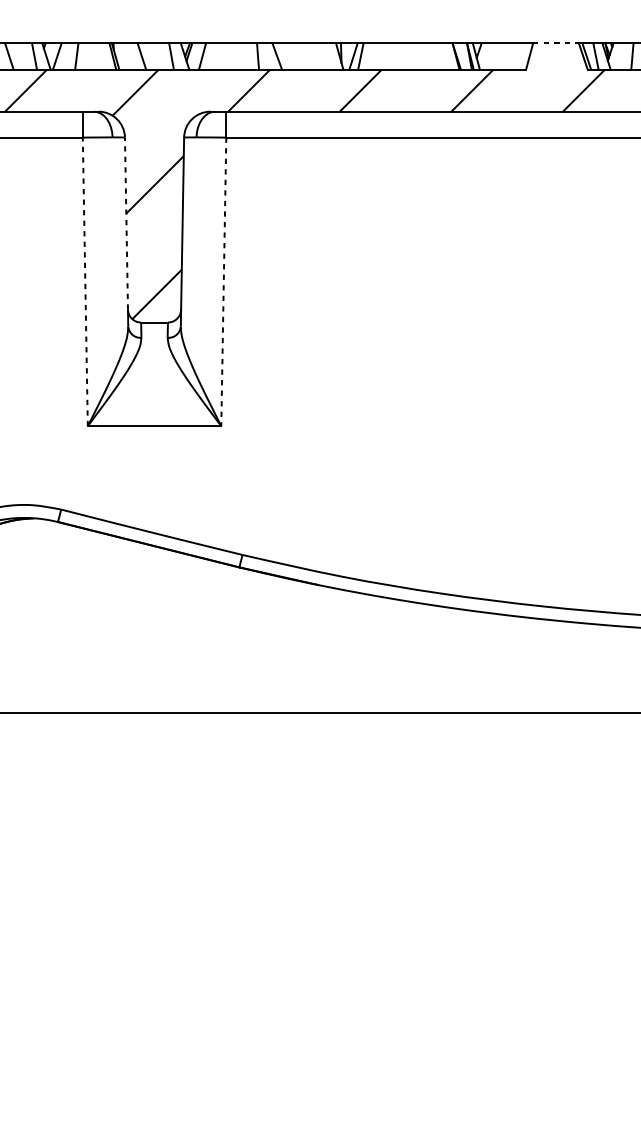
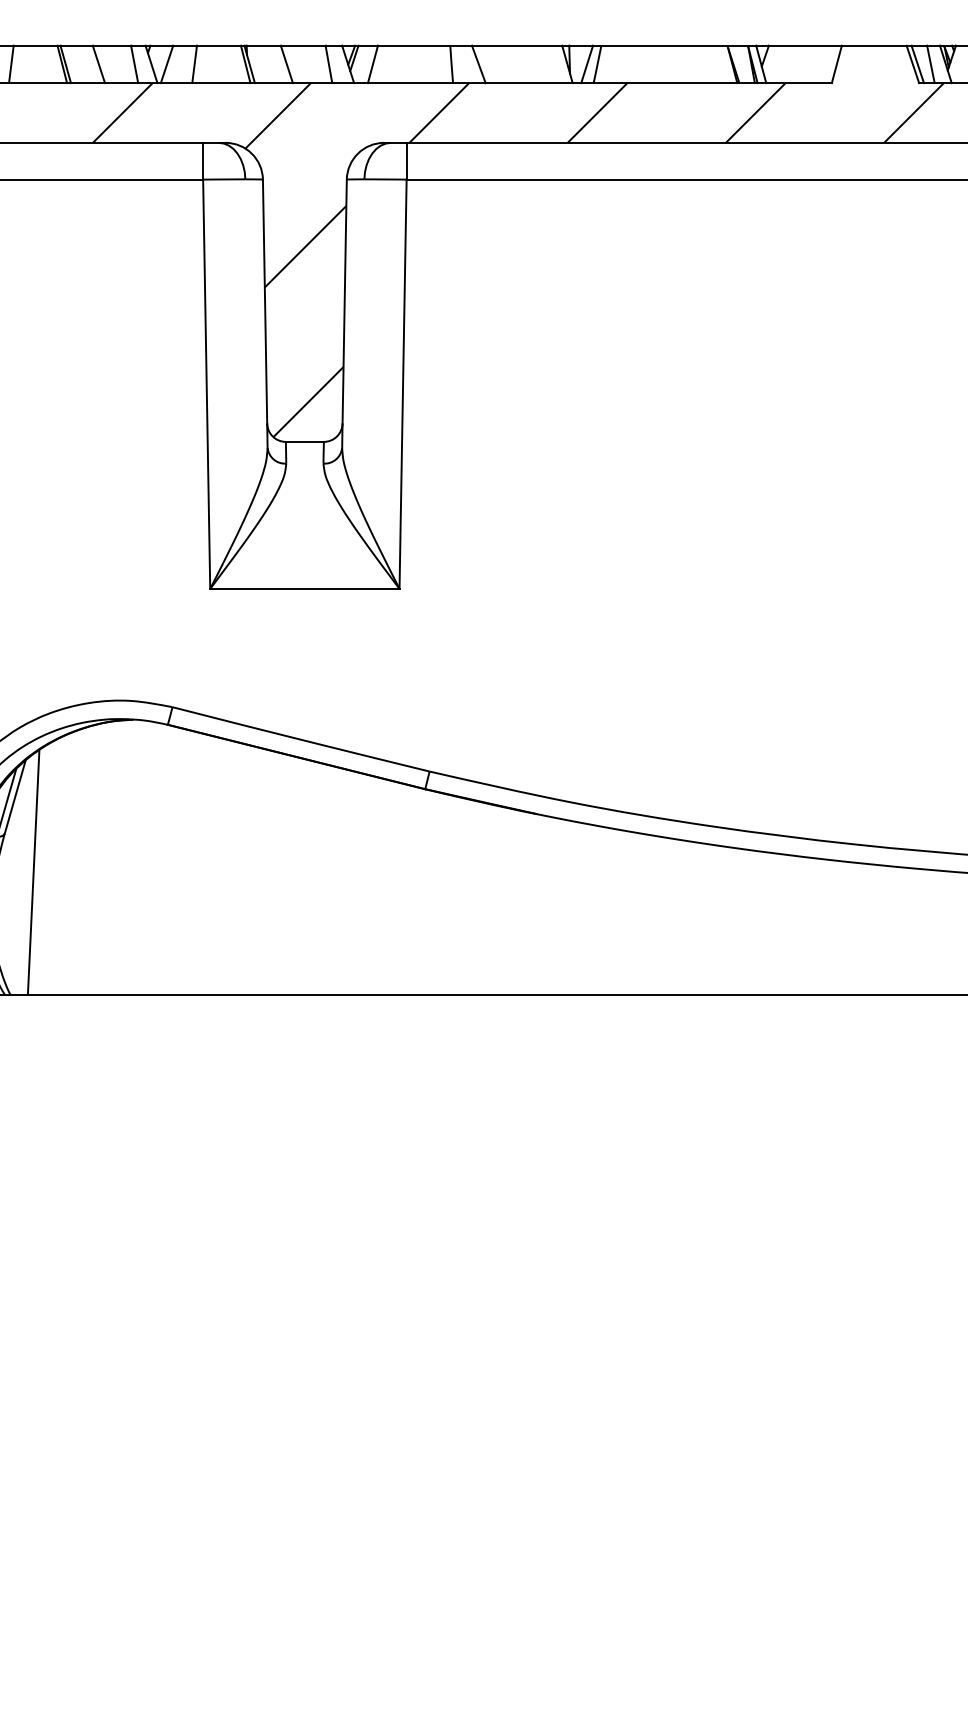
line: (556, 43) -> (874, 45), dashed -> solid
line: (126, 223) -> (265, 301), dashed -> solid
line: (85, 282) -> (206, 384), dashed -> solid
line: (224, 282) -> (403, 384), dashed -> solid

